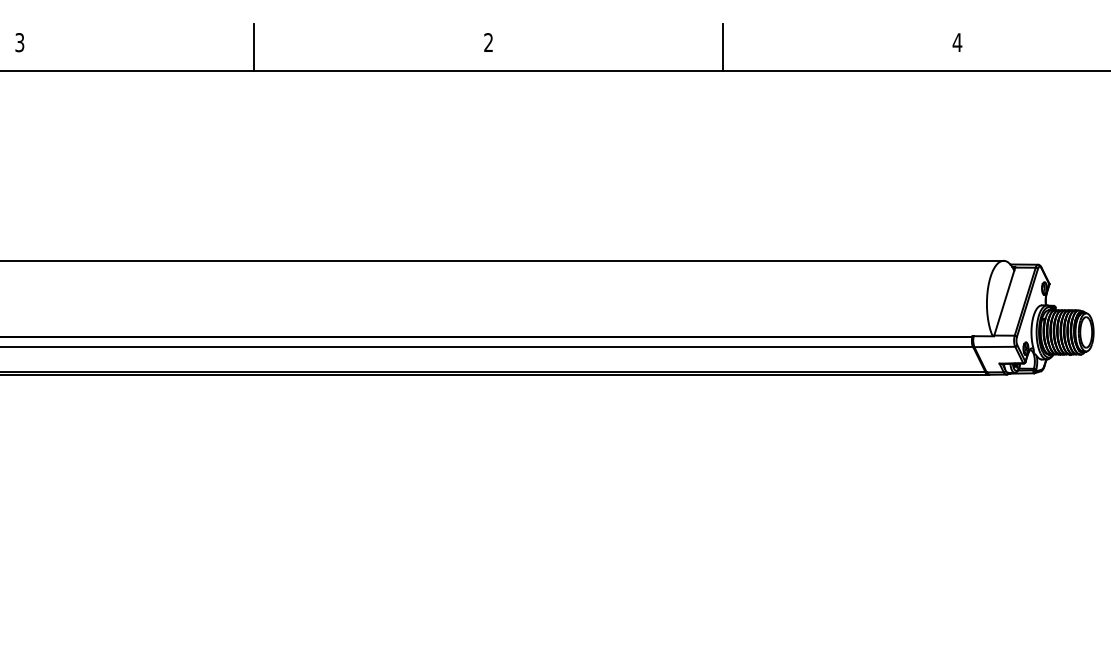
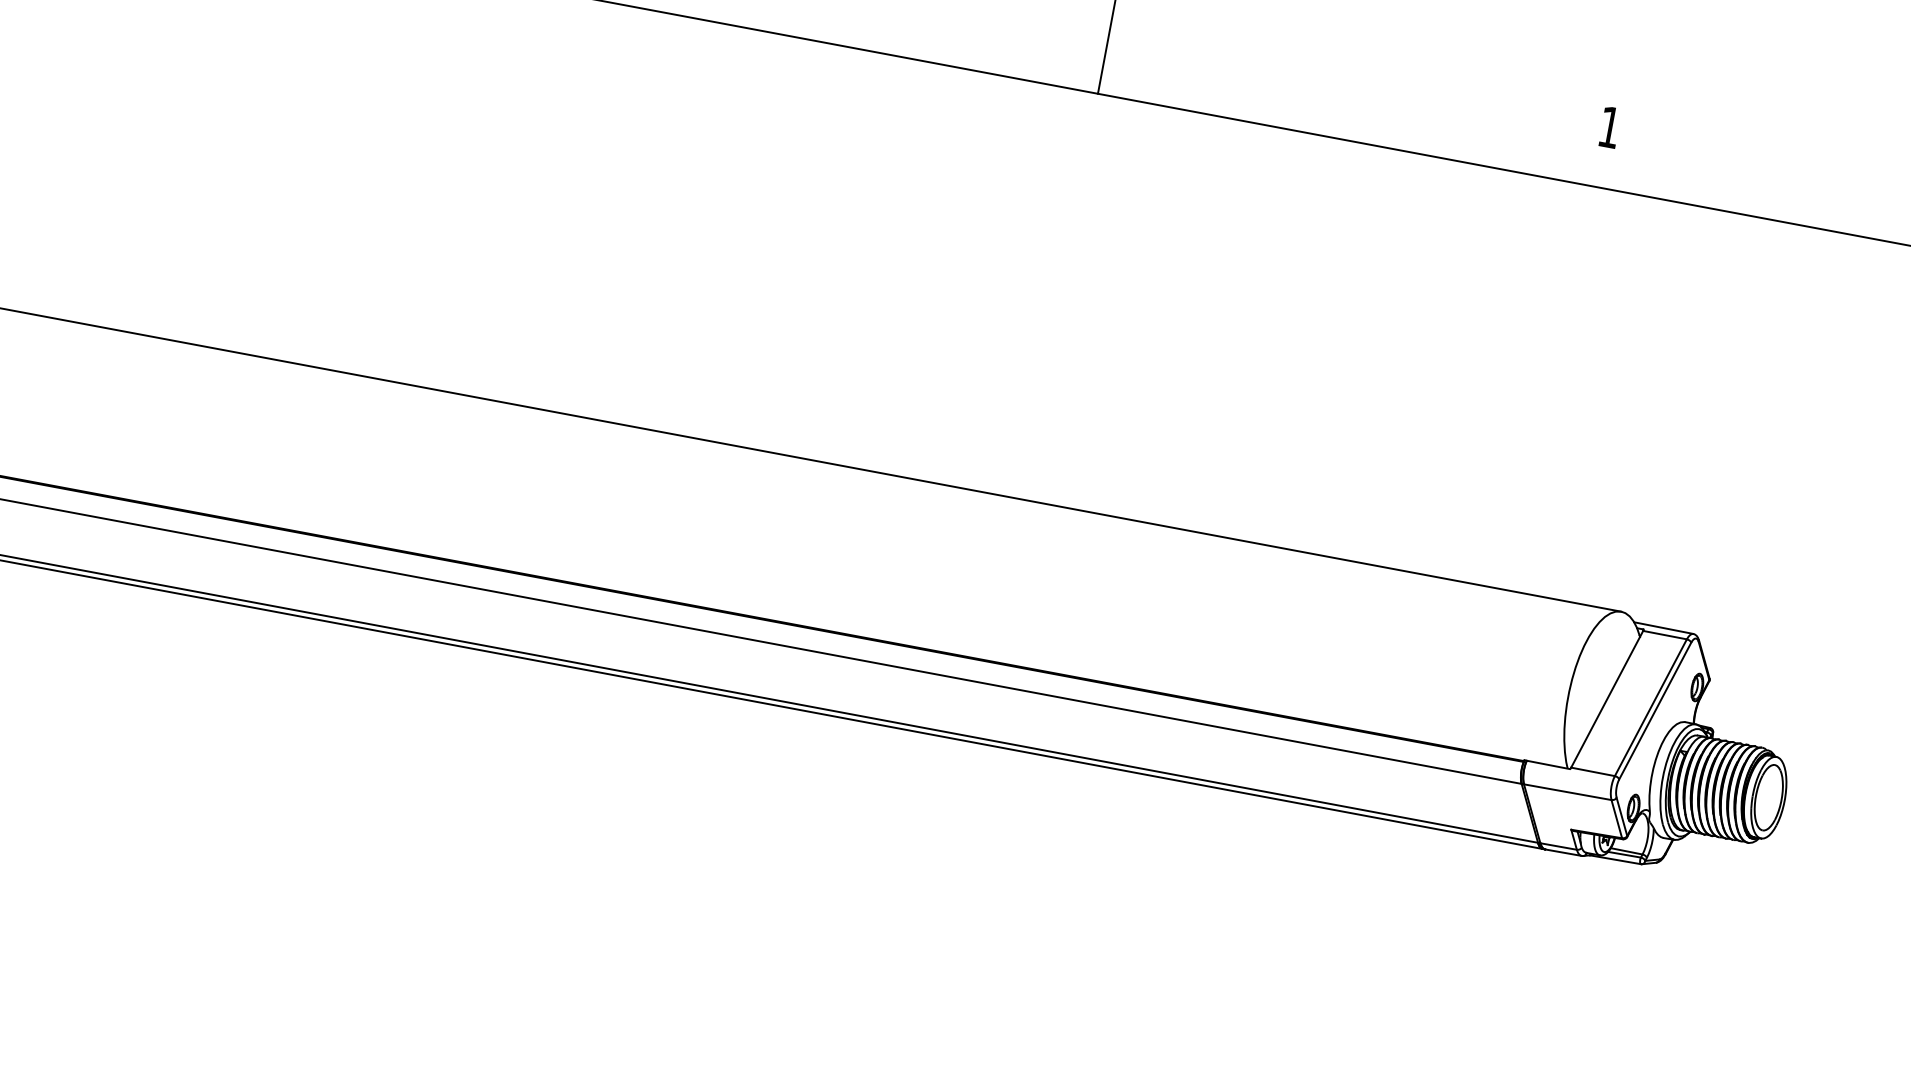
text: (957, 42) -> (1609, 127), 4 -> 1

